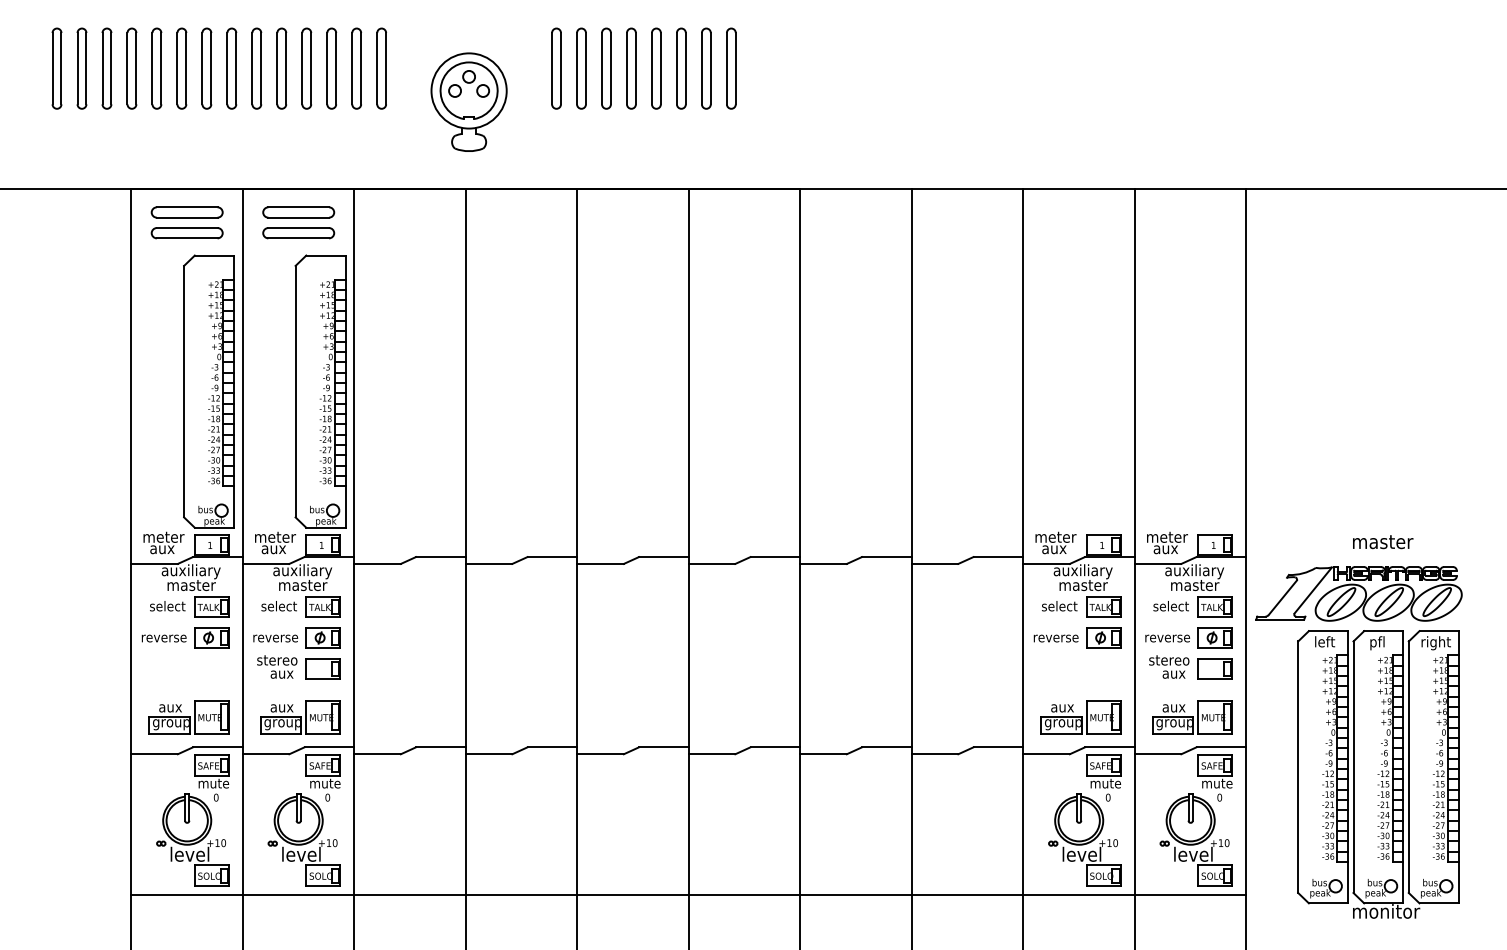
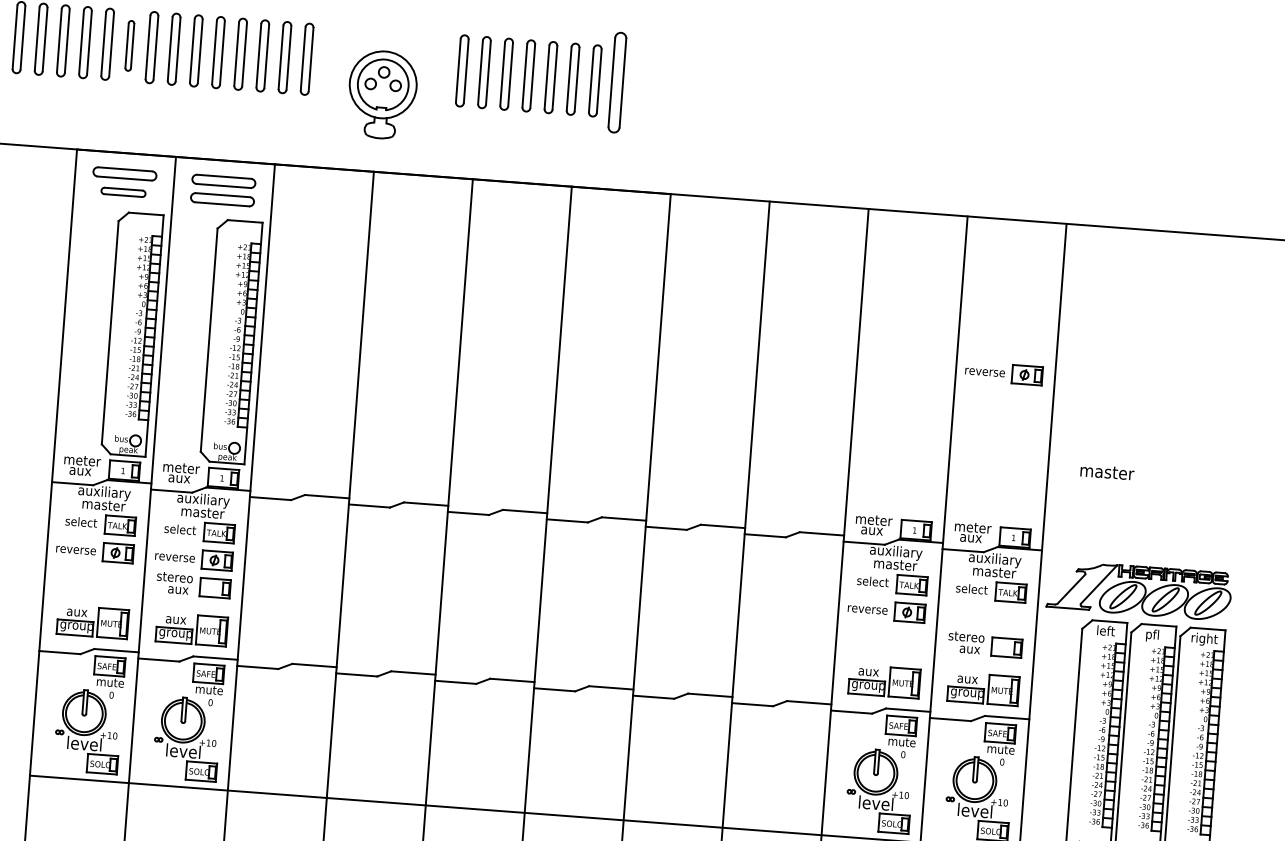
part: (181, 68) -> (129, 45), size x0.7
part: (731, 68) -> (617, 82), size x1.4
part: (186, 233) -> (122, 192), size x0.7
text: (1383, 542) -> (1107, 472), moved
part: (1188, 637) -> (1003, 373), moved

